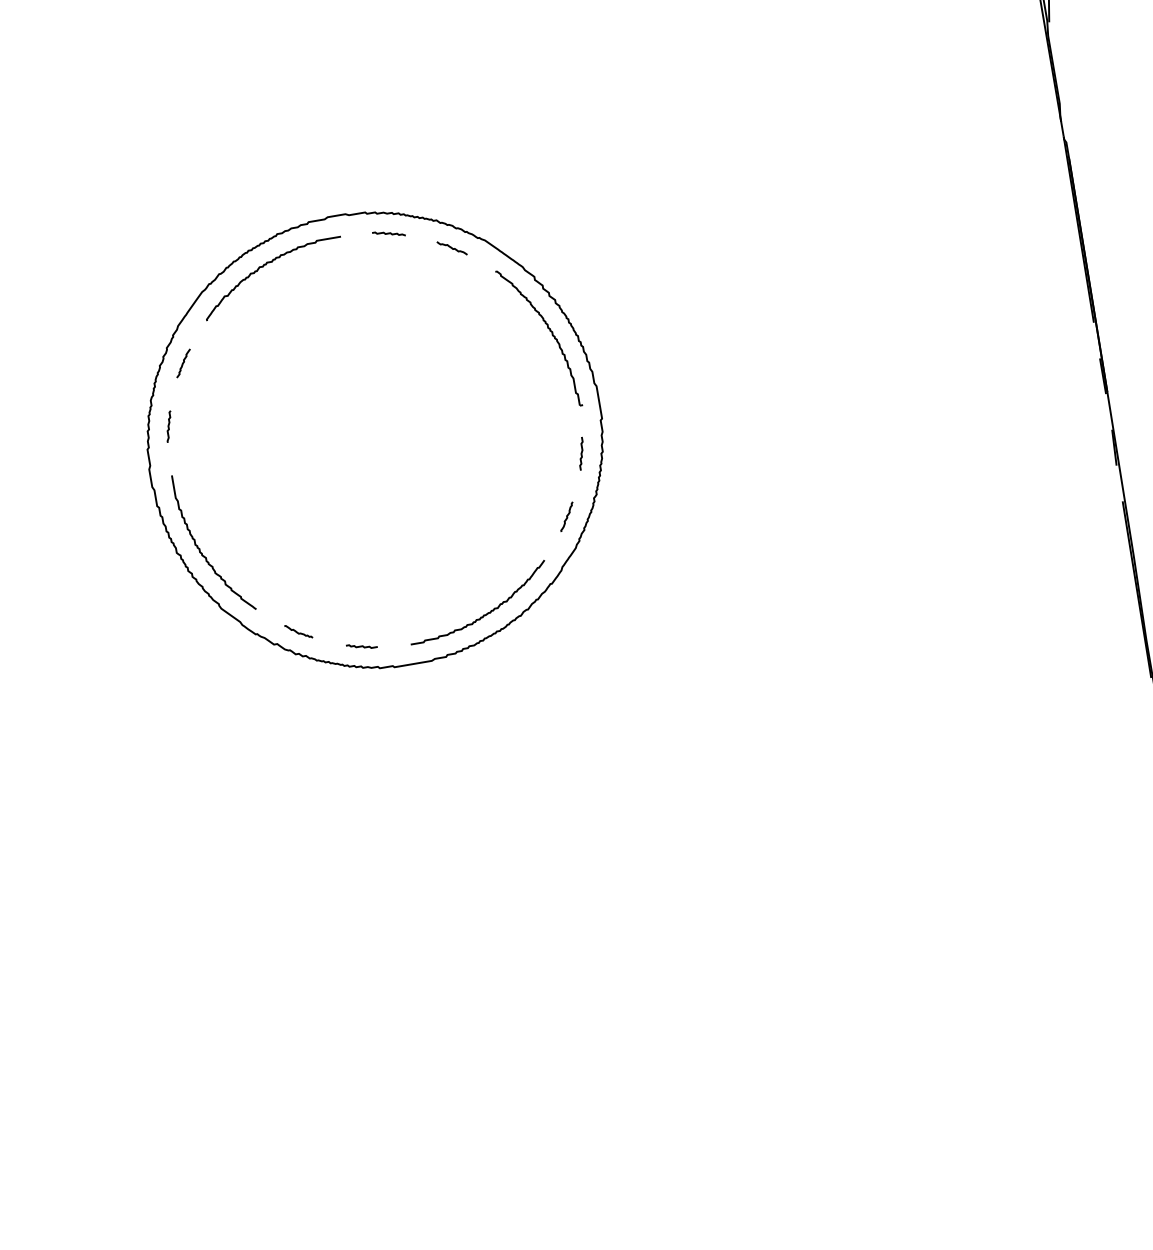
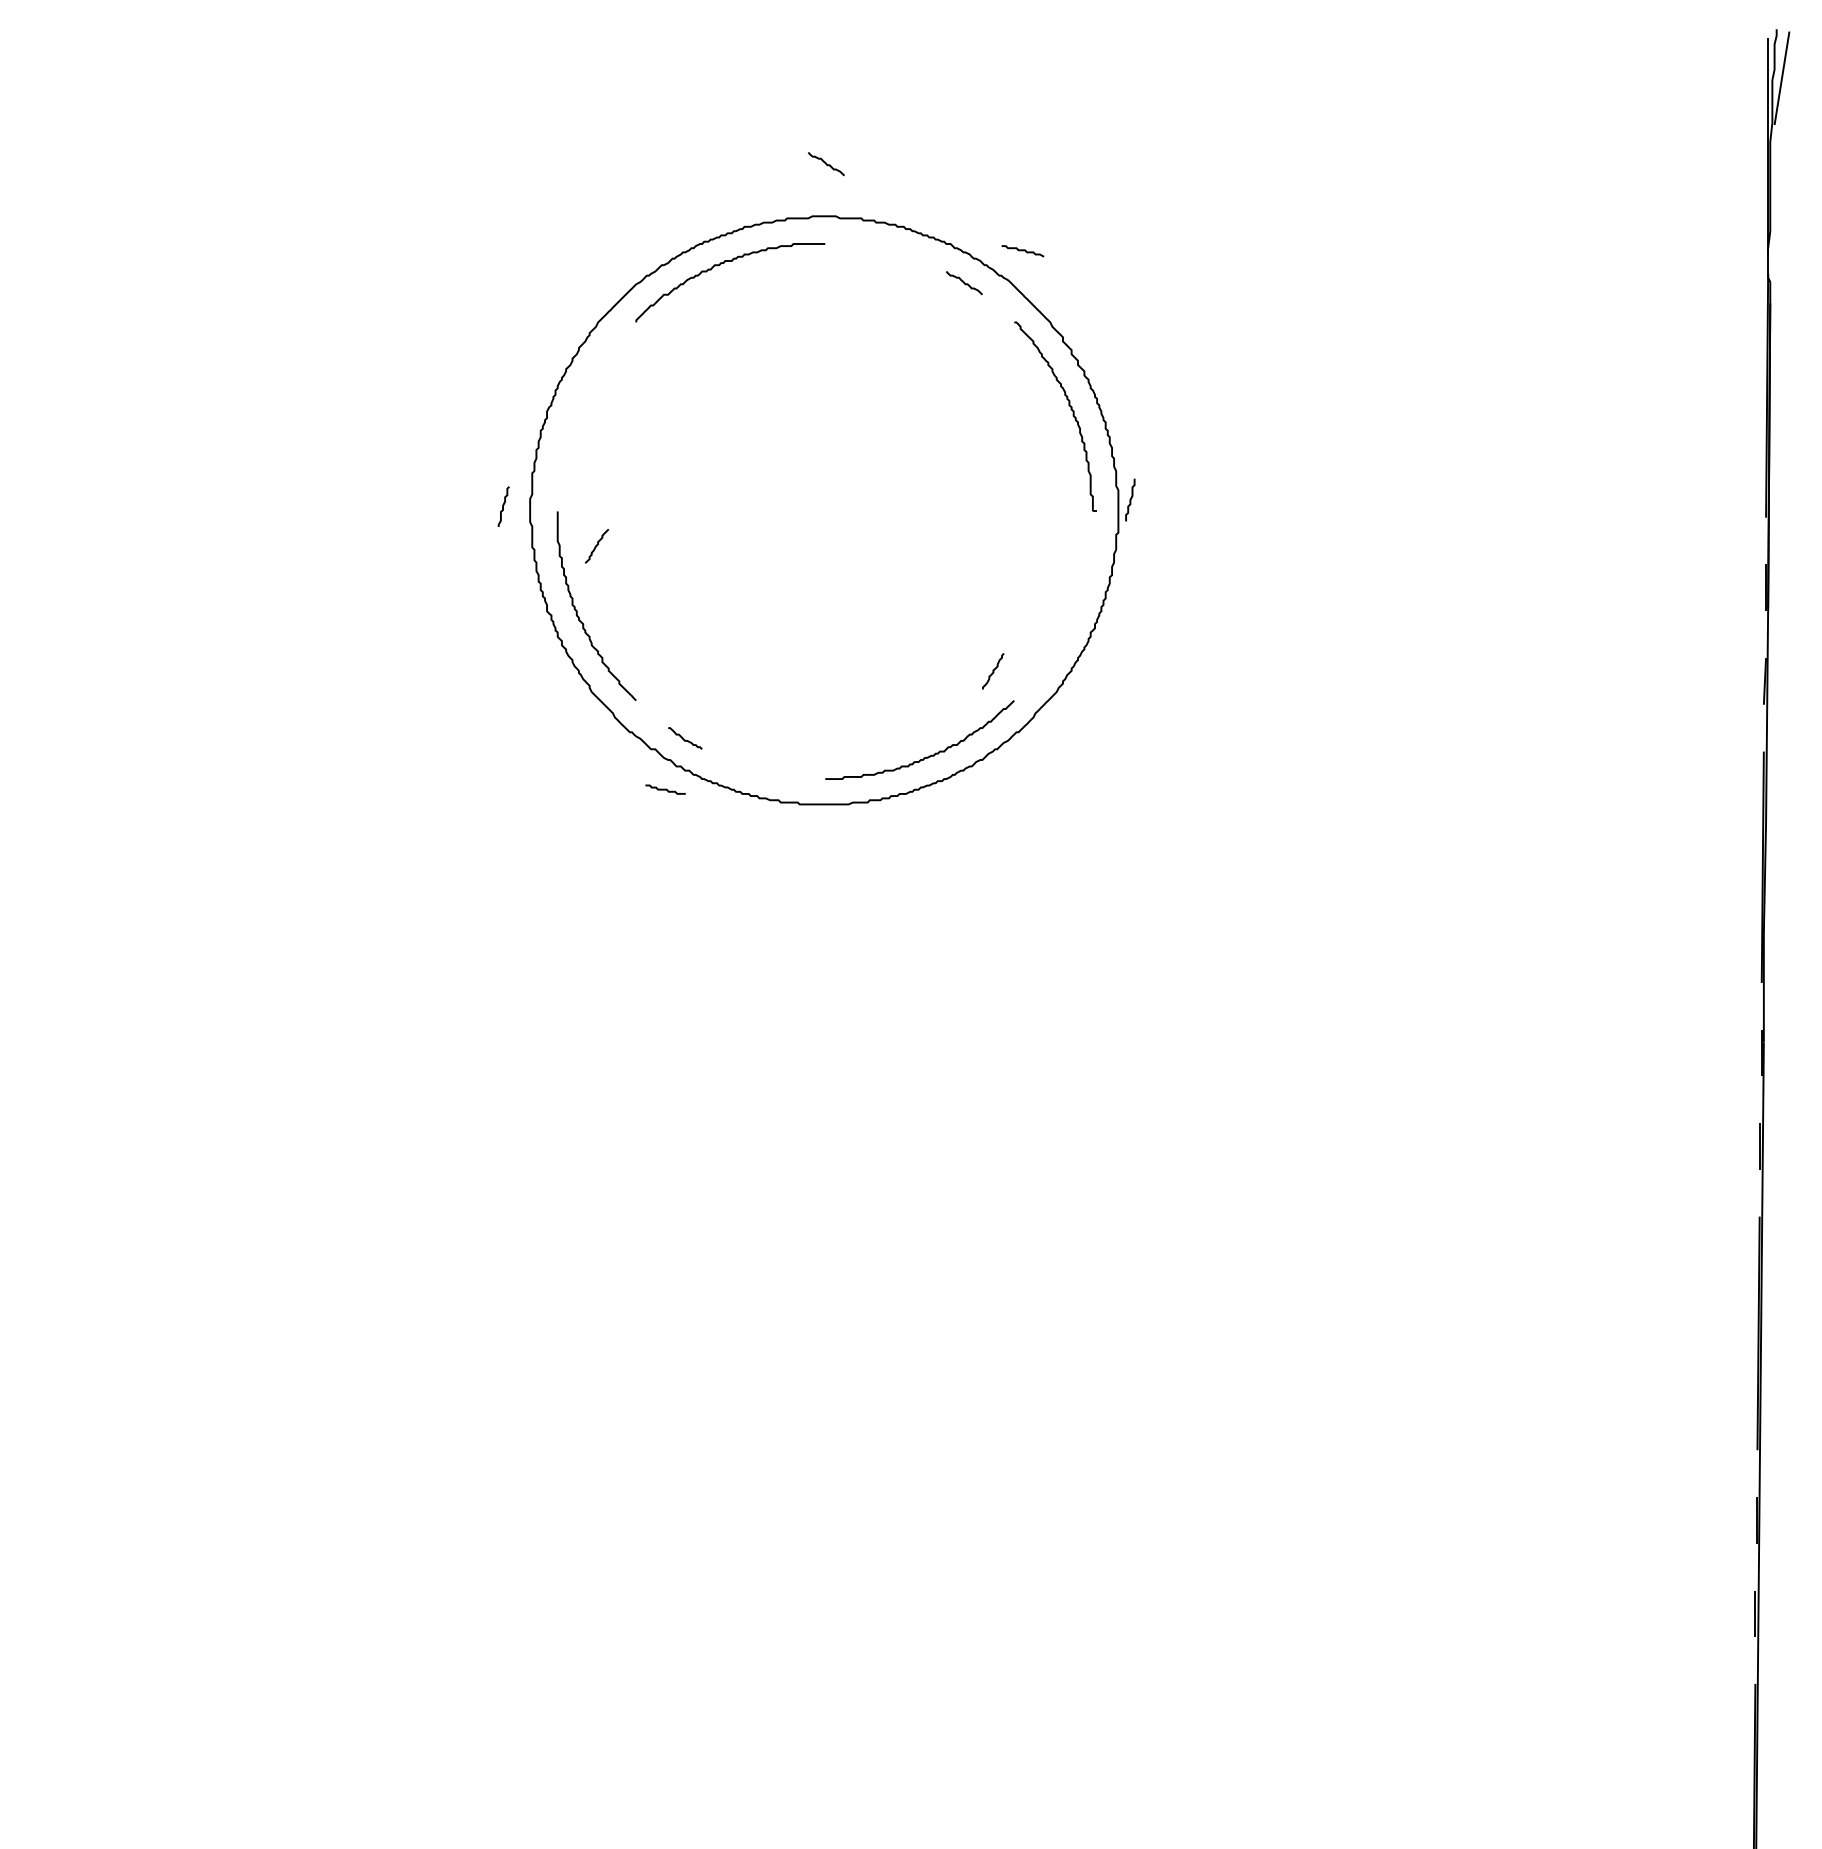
curve: (331, 175) -> (826, 164), added
curve: (388, 234) -> (1022, 251), moved
curve: (183, 363) -> (596, 546), moved
curve: (168, 426) -> (503, 506), moved
curve: (581, 453) -> (1130, 499), moved
curve: (567, 516) -> (993, 671), moved
curve: (361, 646) -> (665, 789), moved

